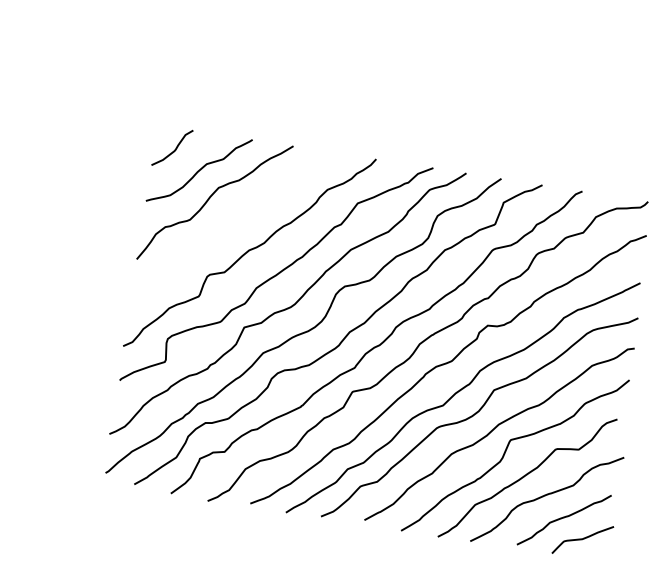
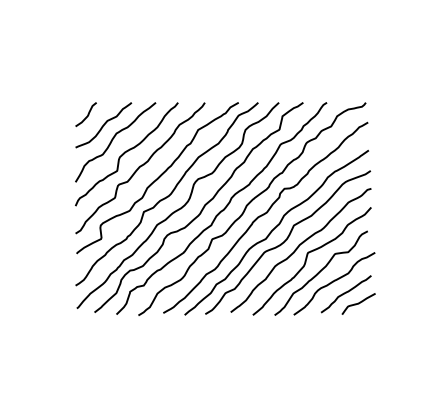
curve: (228, 223) -> (125, 153), added

